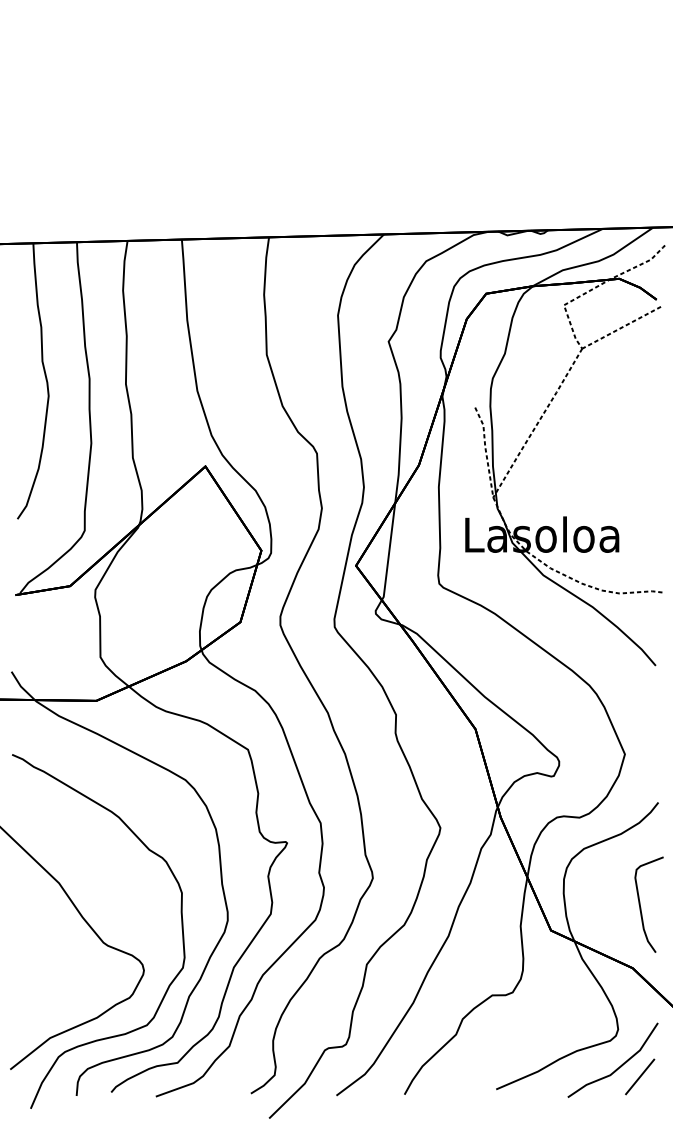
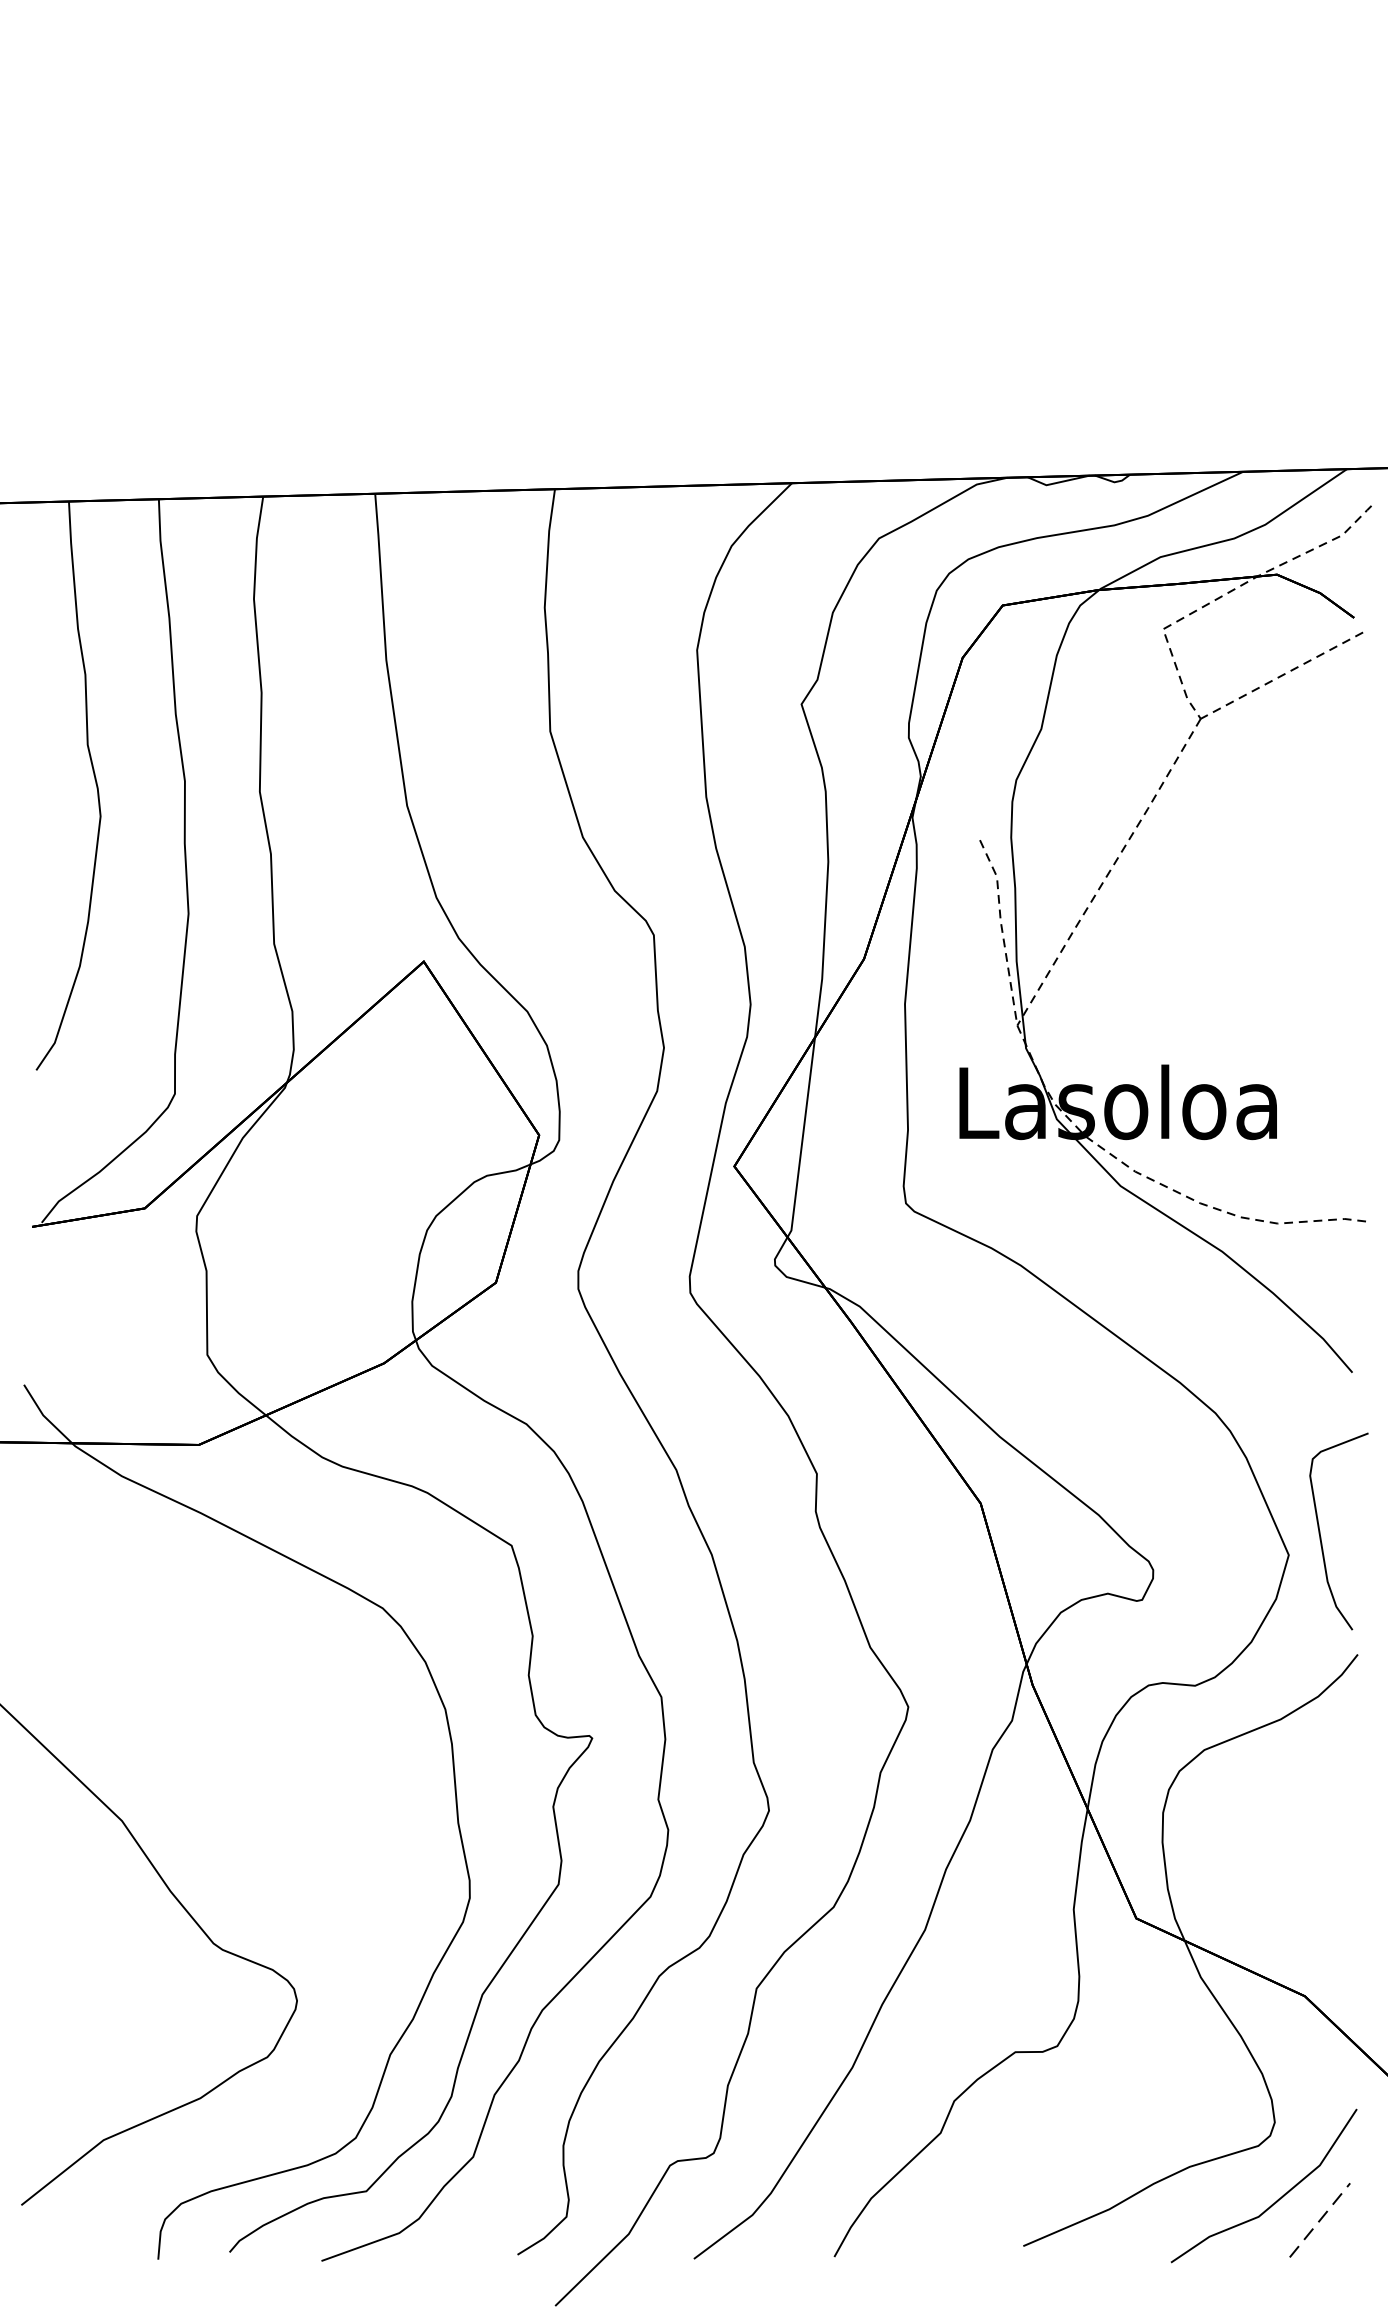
curve: (641, 907) -> (1322, 1536), moved
curve: (181, 929) -> (374, 1916), removed
line: (640, 1076) -> (1320, 2219), solid -> dashed

